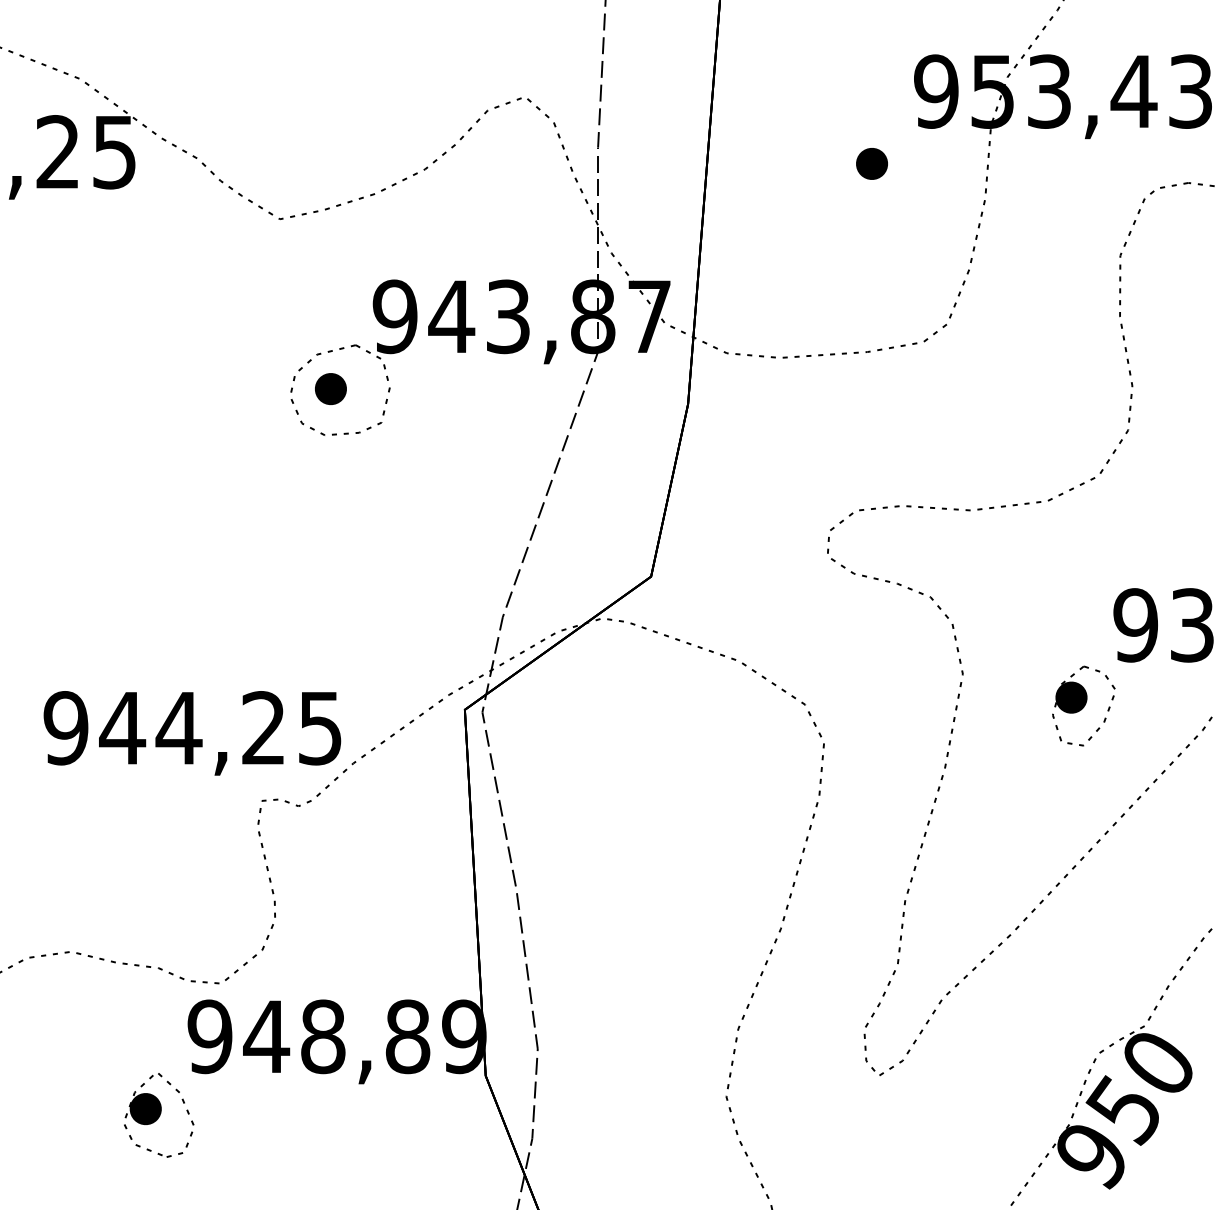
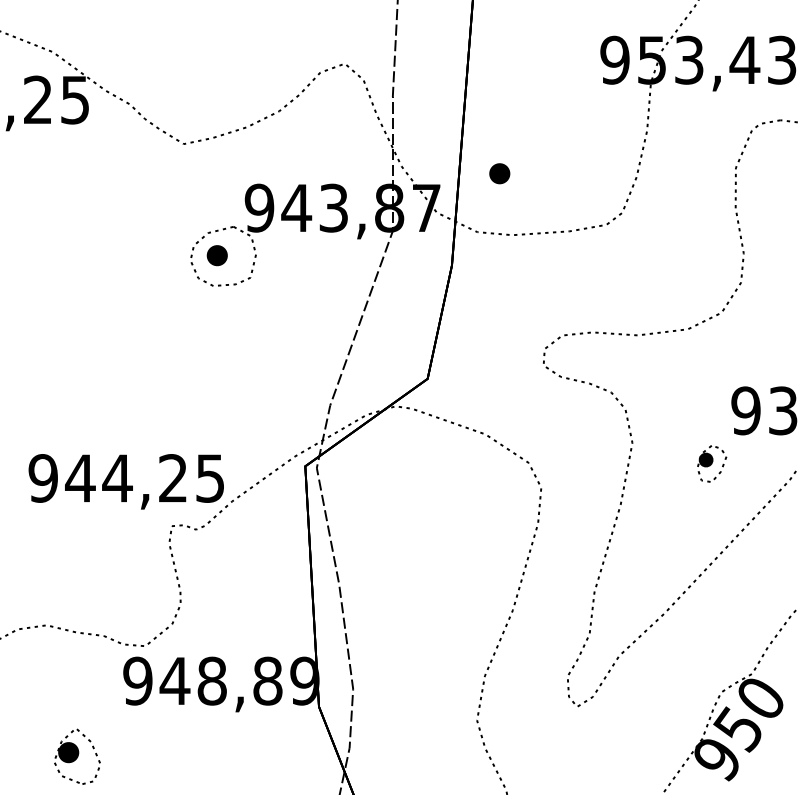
part: (871, 163) -> (499, 173), moved
part: (1083, 705) -> (711, 463), size x0.7
part: (159, 1114) -> (77, 756), moved

